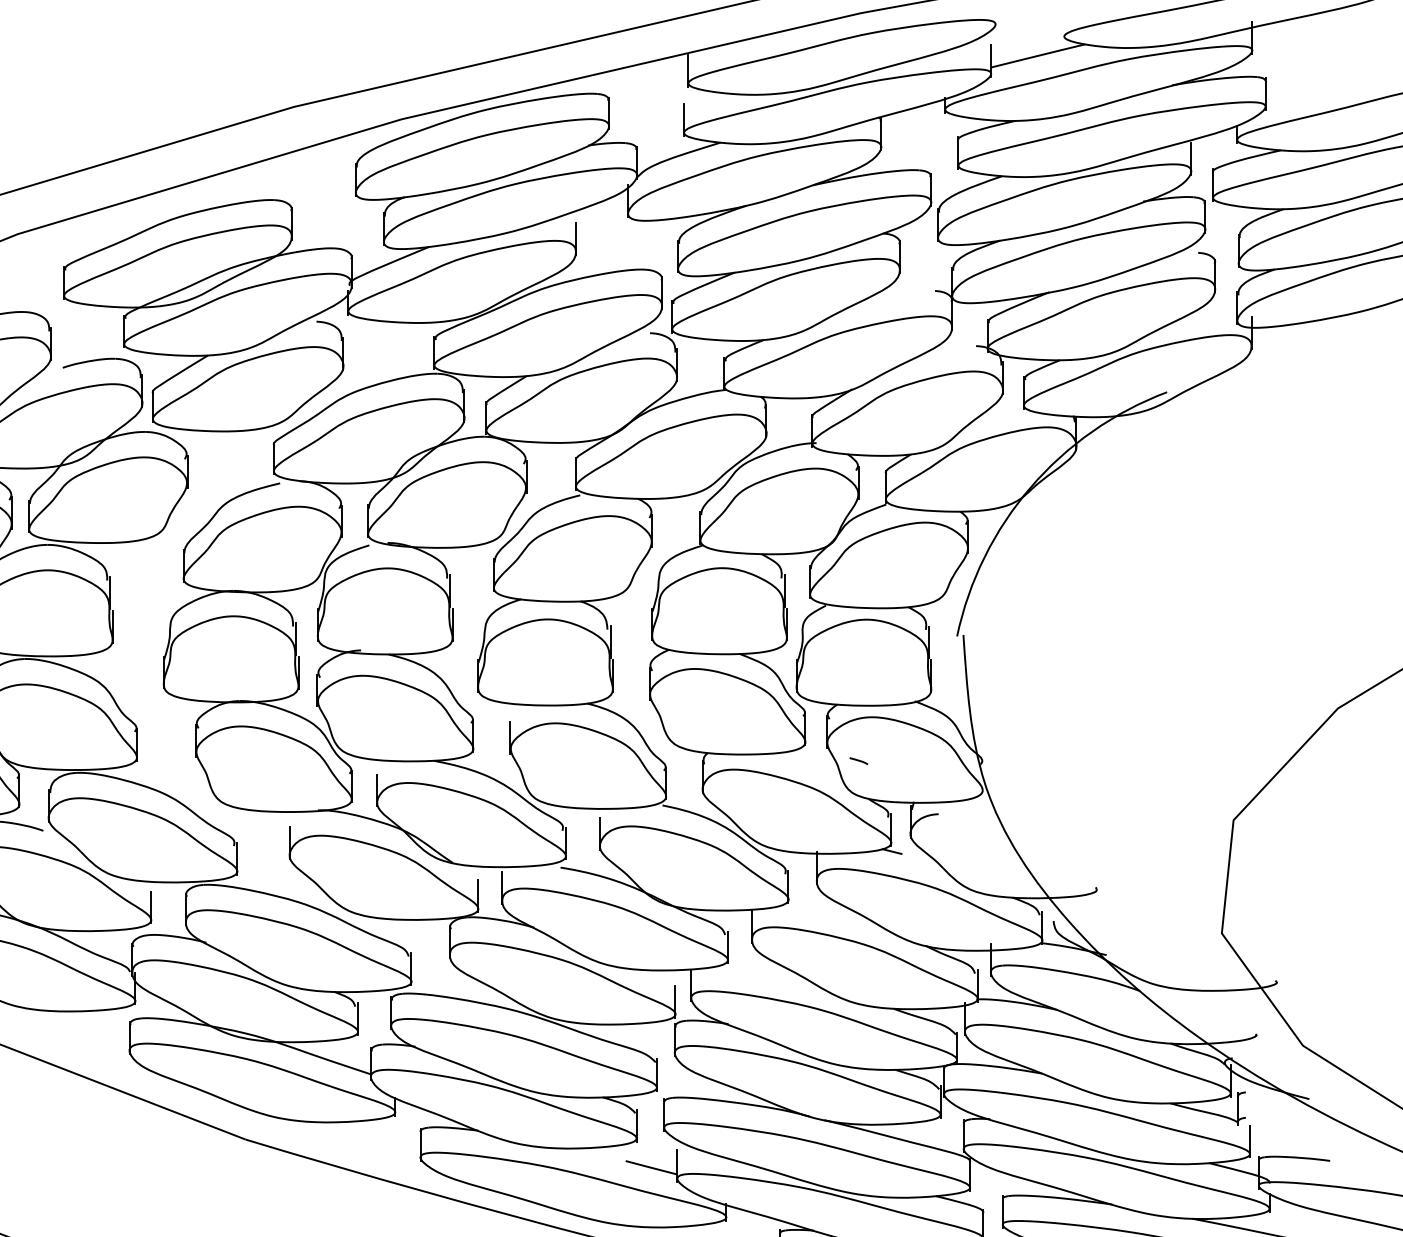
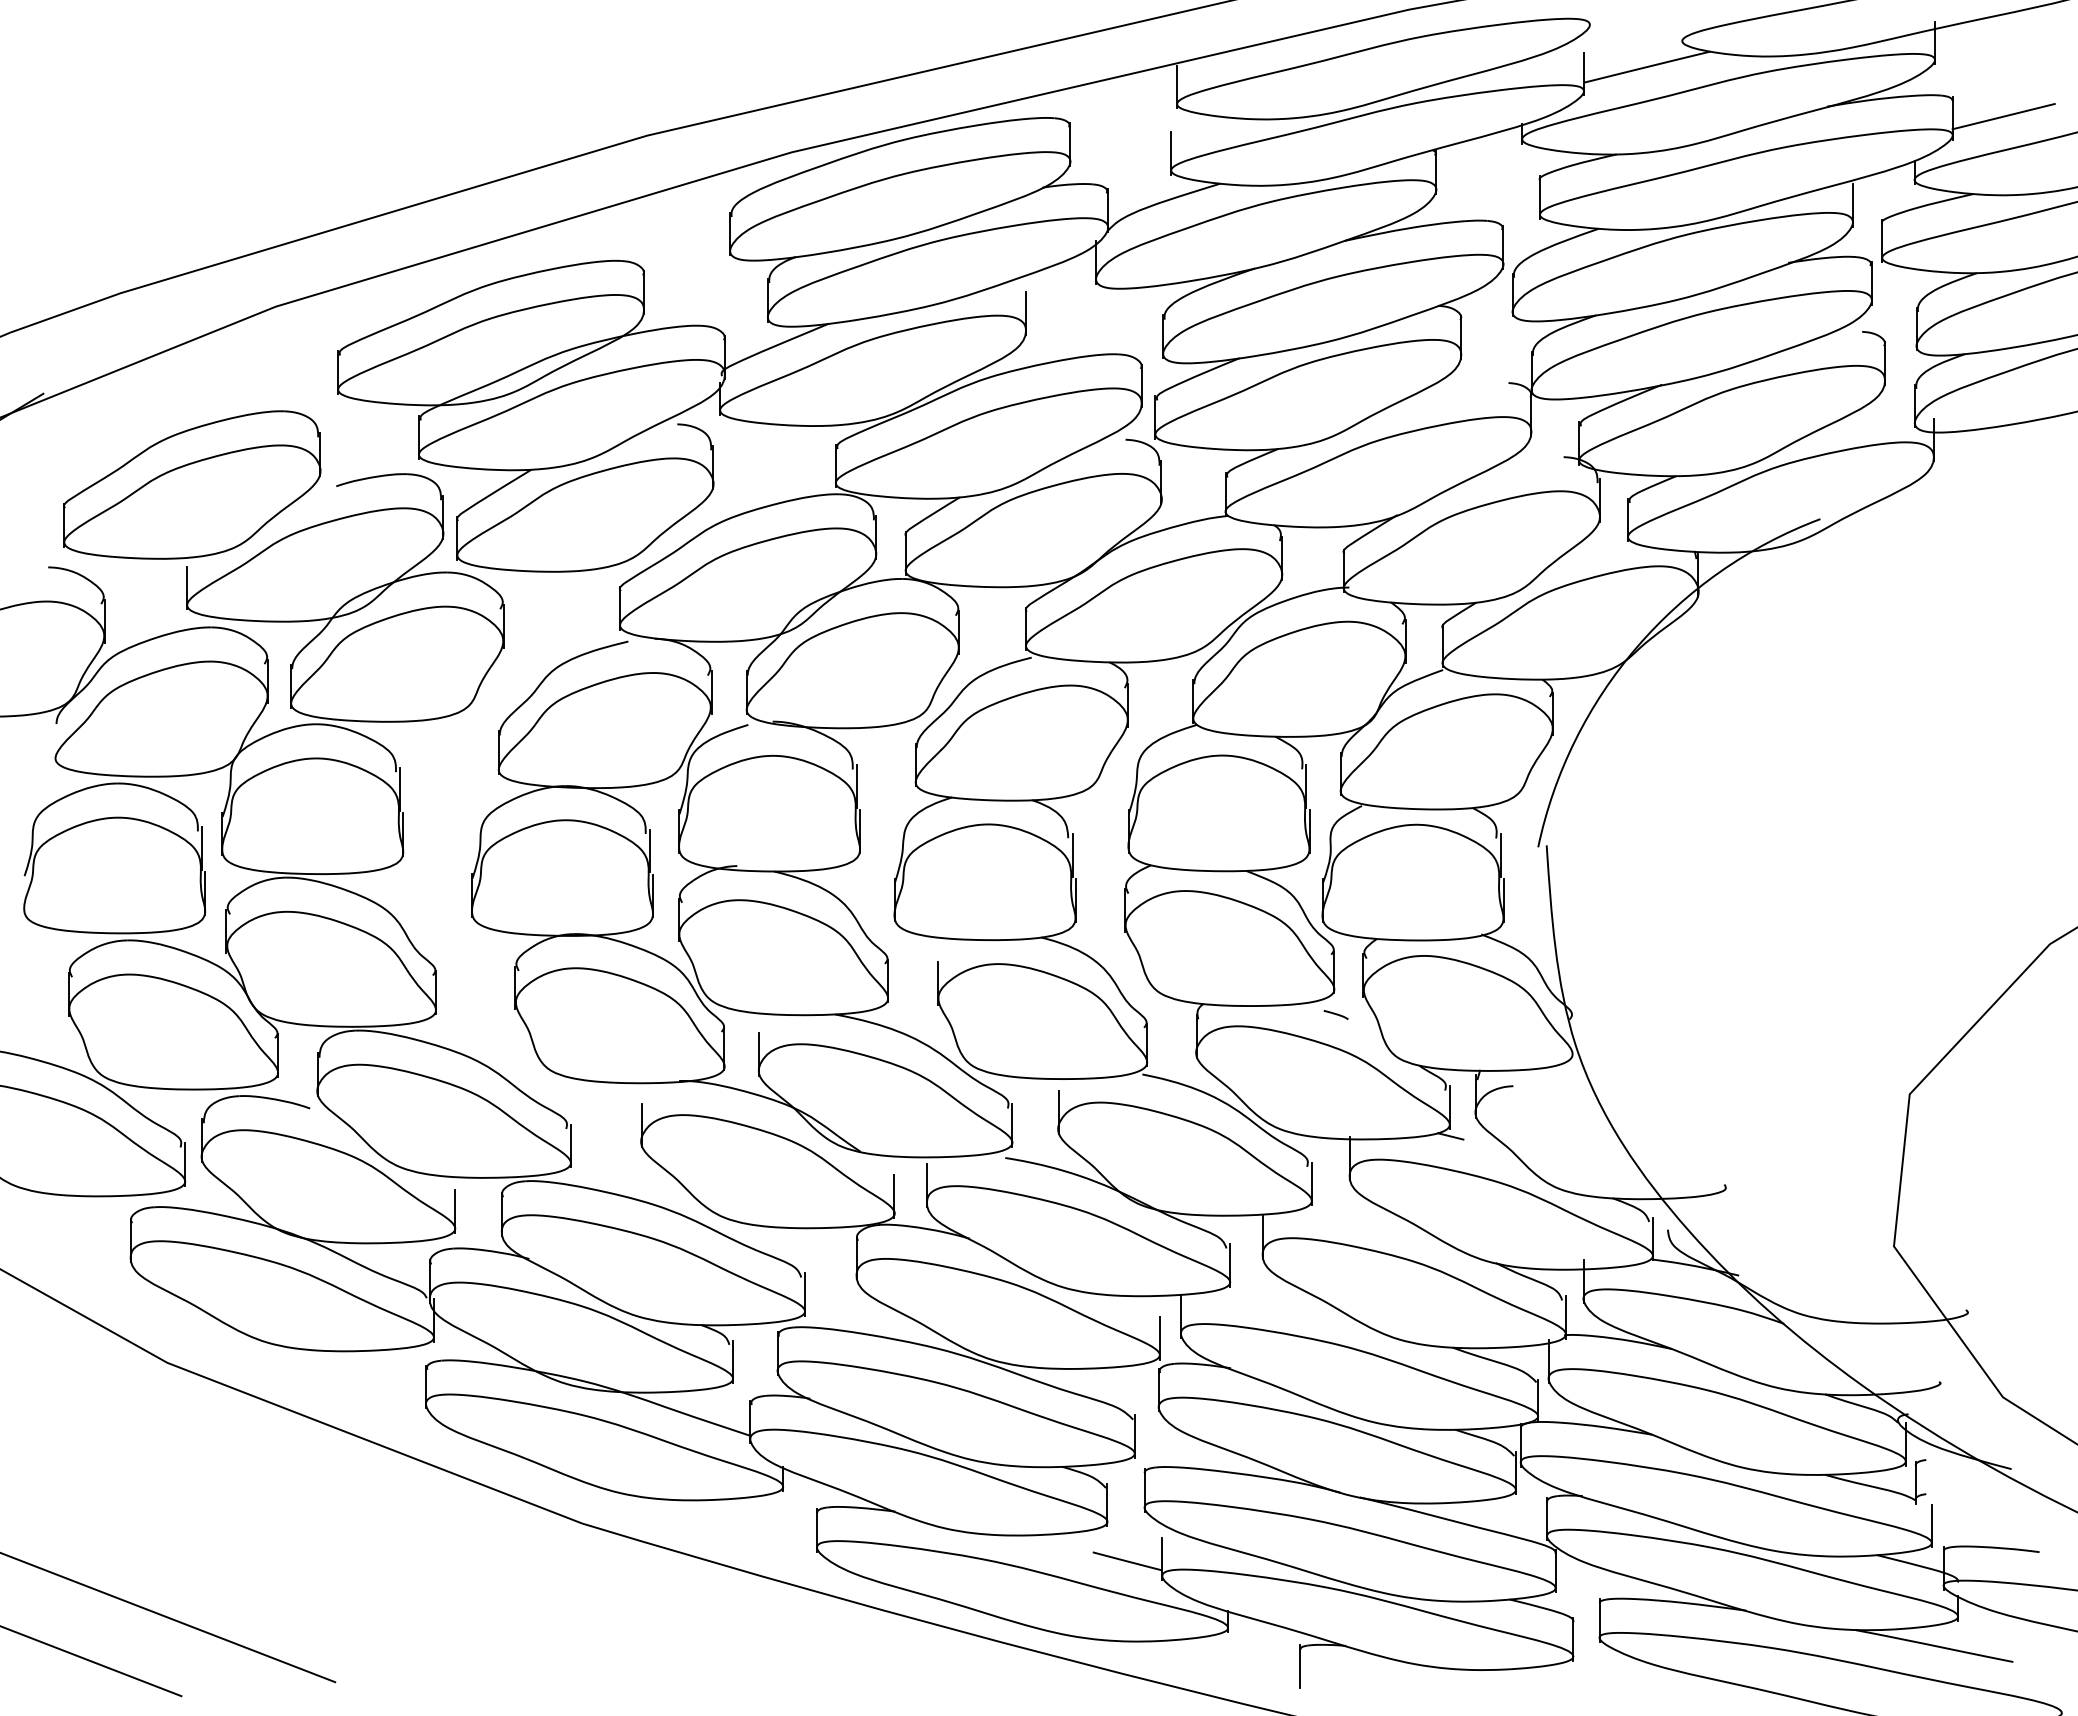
line: (1303, 92) -> (2003, 116), added
line: (858, 760) -> (1335, 1014), moved

